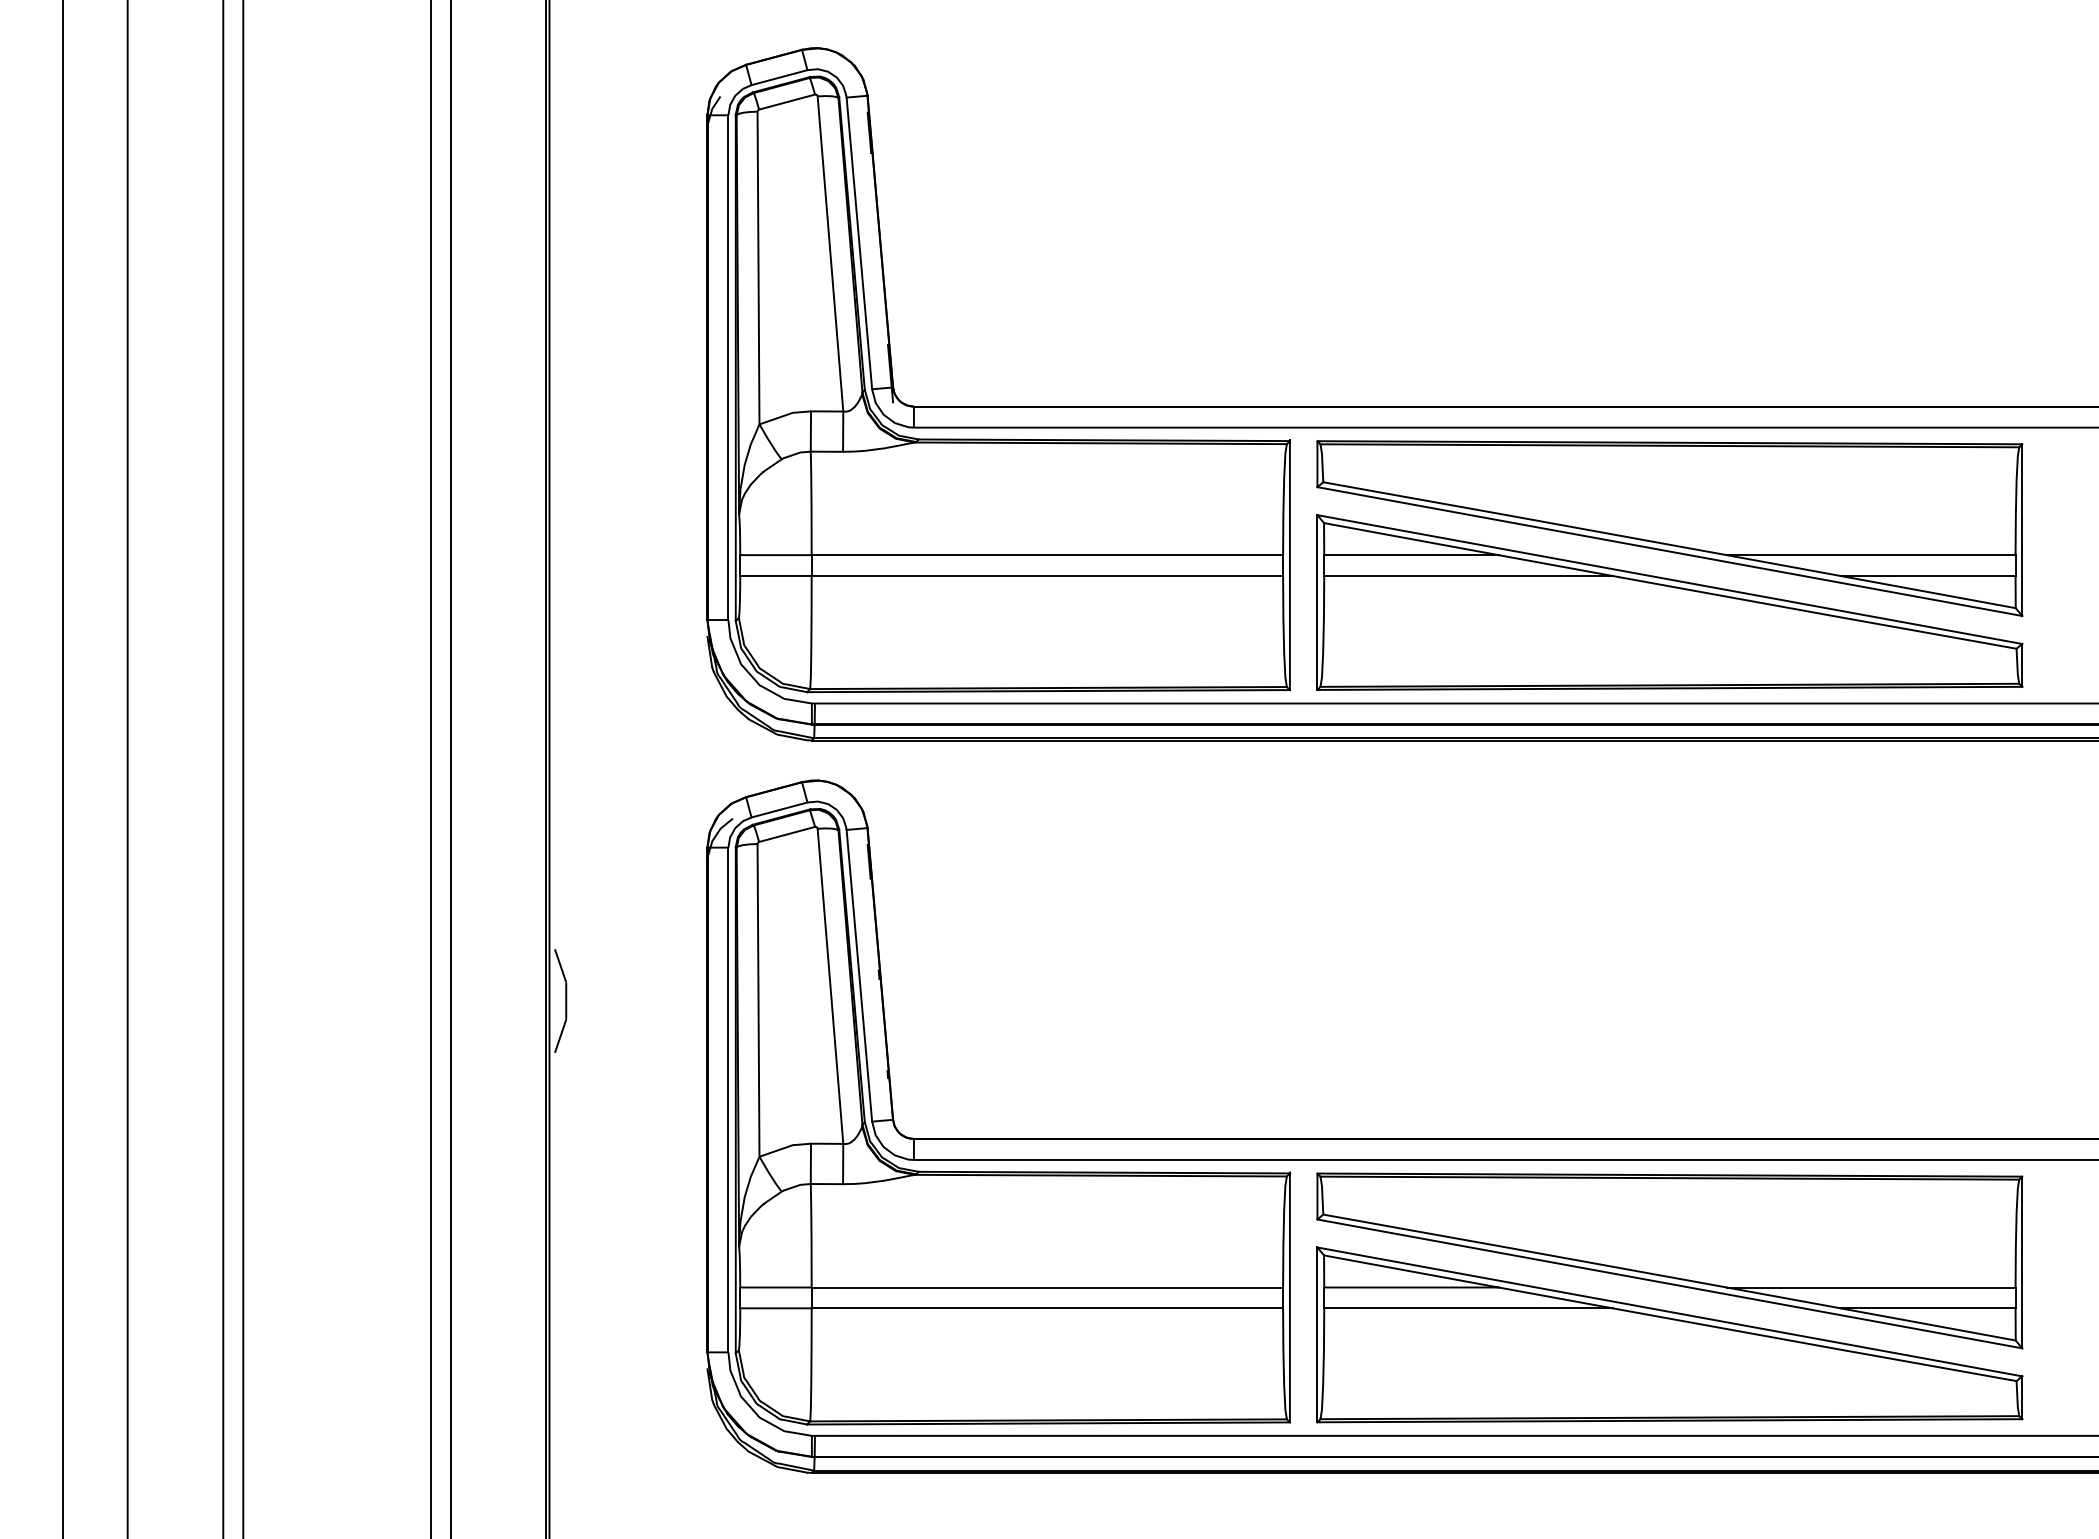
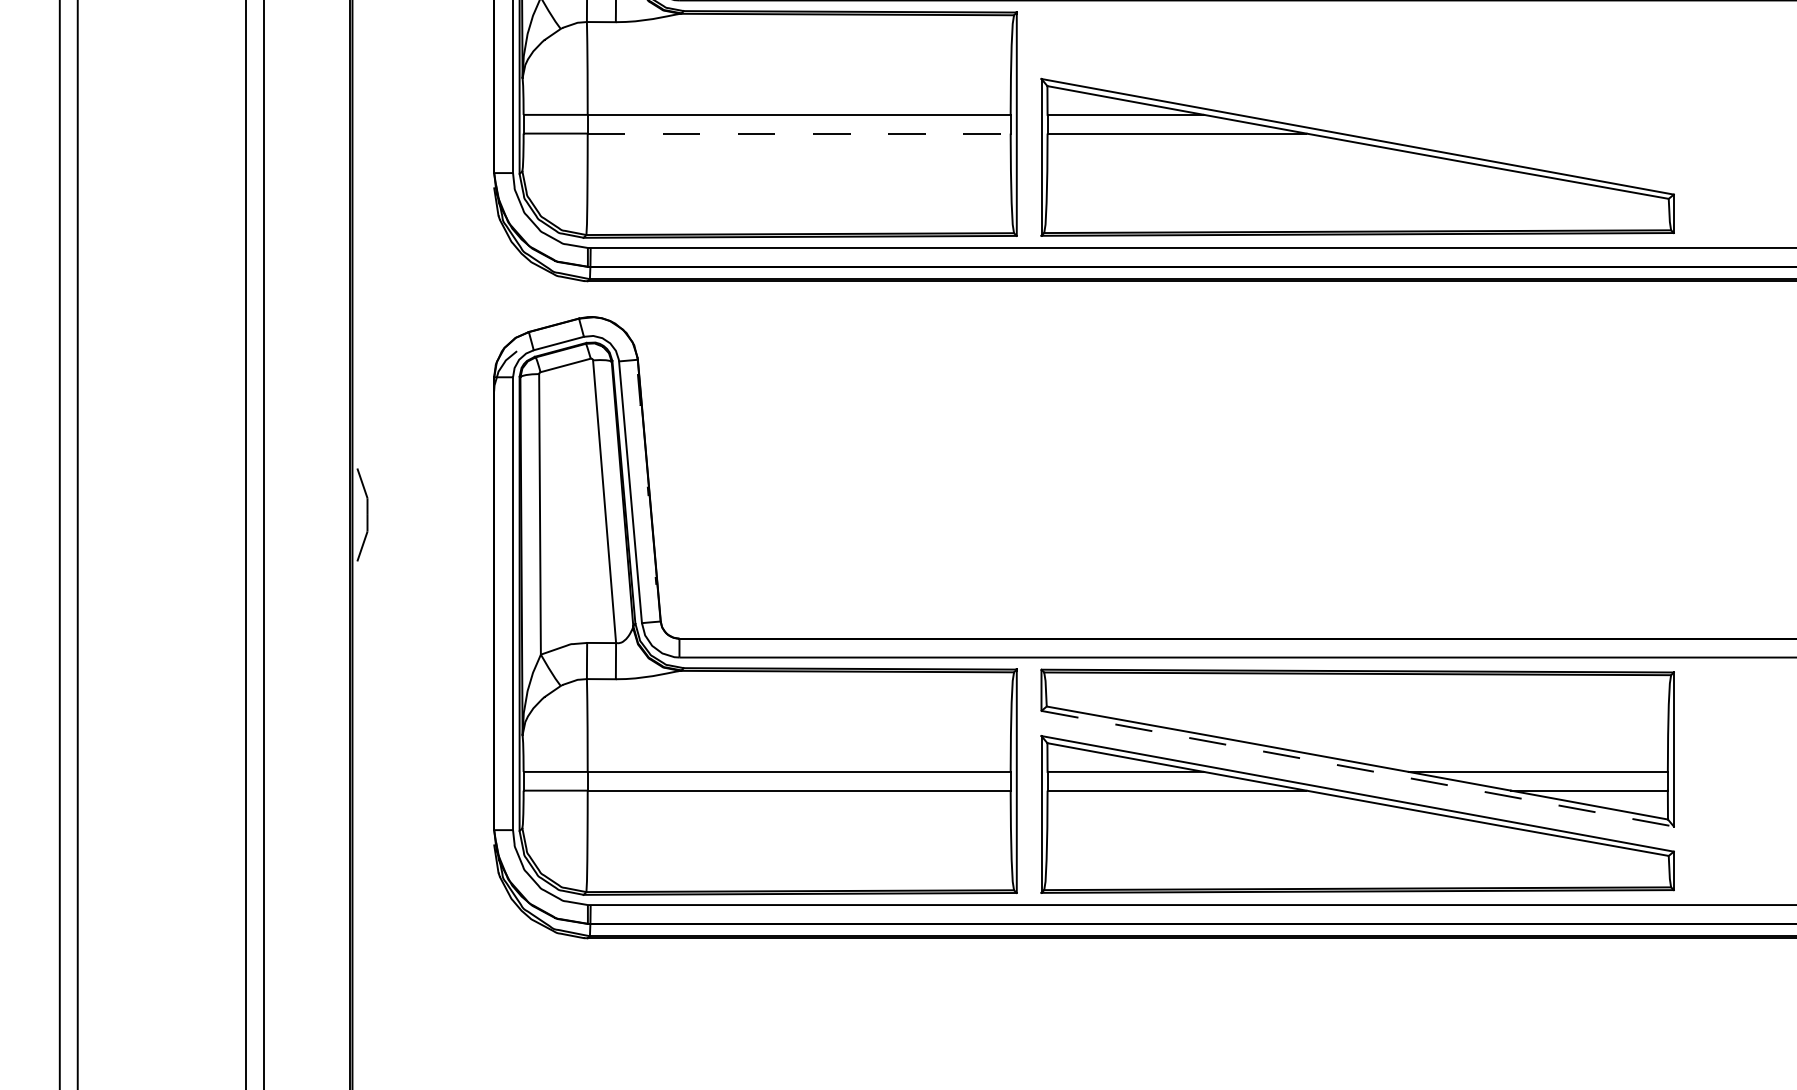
part: (1669, 528) -> (1357, 90), removed
line: (1047, 576) -> (799, 134), solid -> dashed
line: (1670, 1284) -> (1358, 769), solid -> dashed

